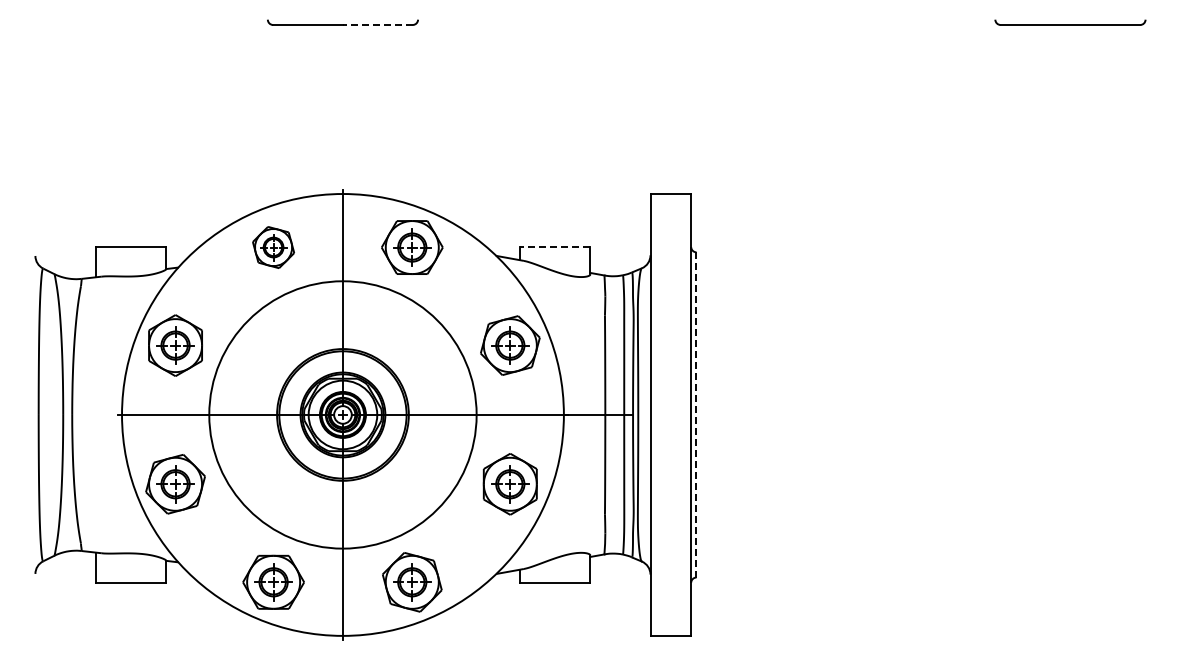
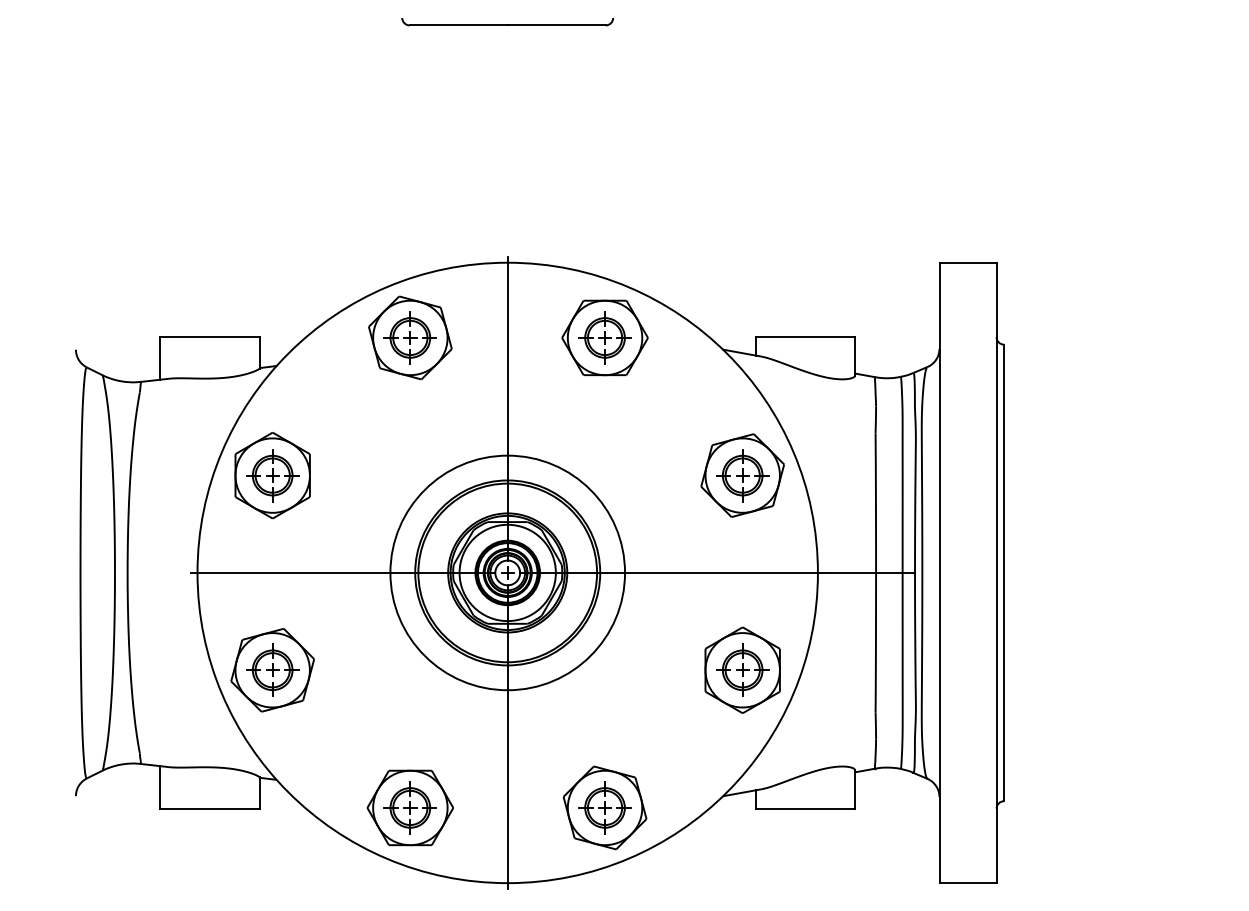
line: (377, 24) -> (556, 24), dashed -> solid
part: (273, 247) -> (410, 337), size x1.43
line: (554, 247) -> (804, 337), dashed -> solid
circle: (342, 414) -> (507, 572), size x0.62
line: (696, 414) -> (1004, 572), dashed -> solid

